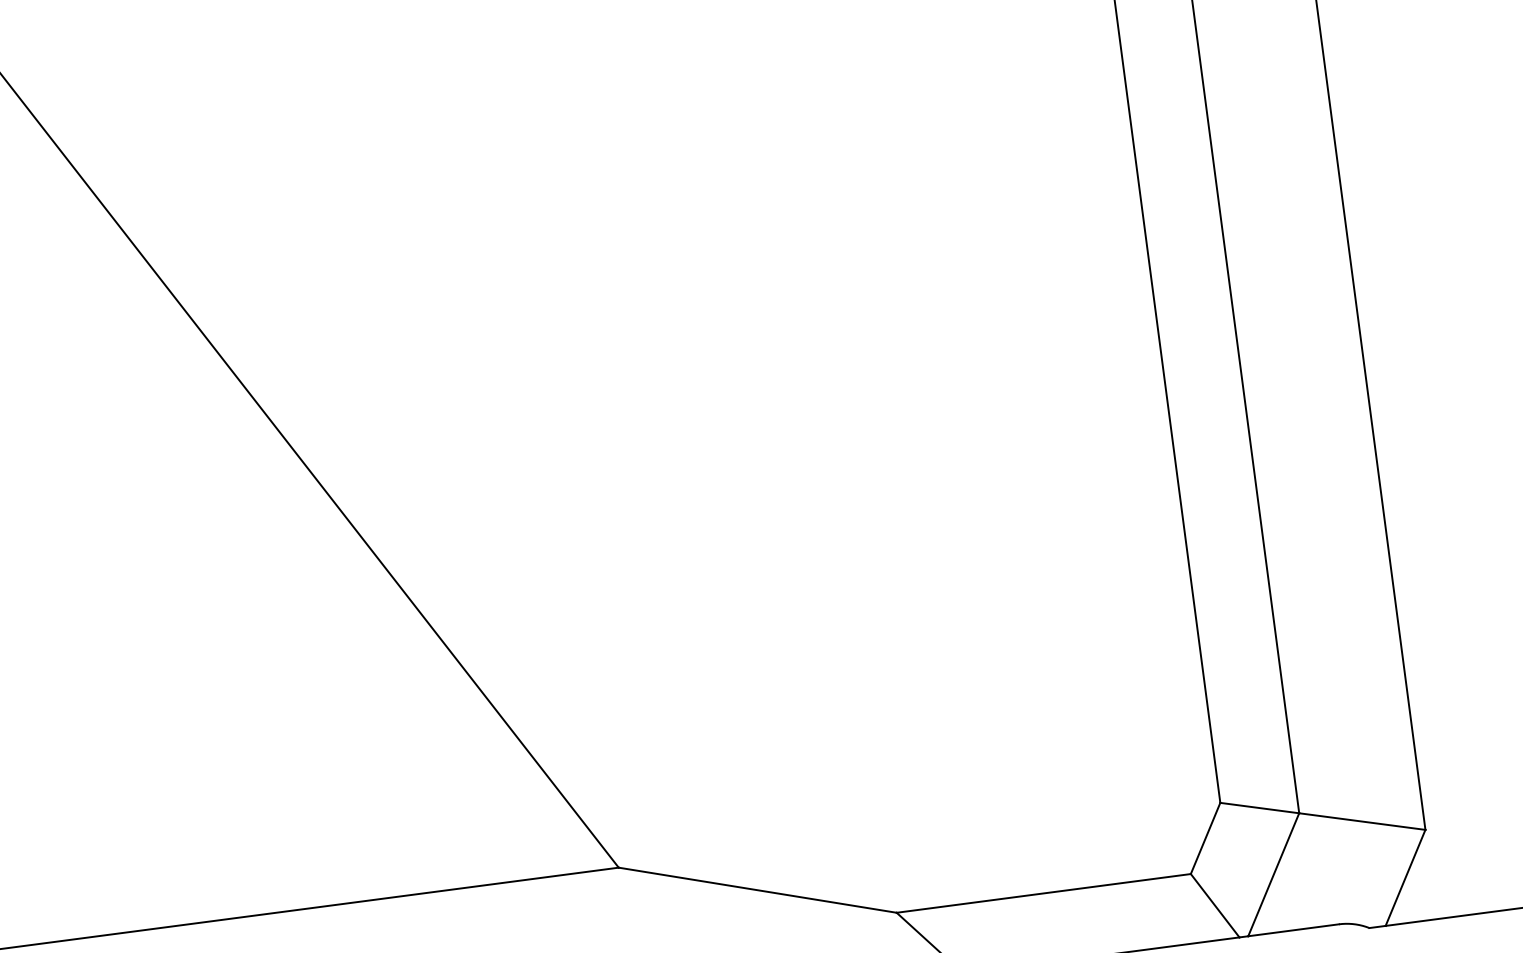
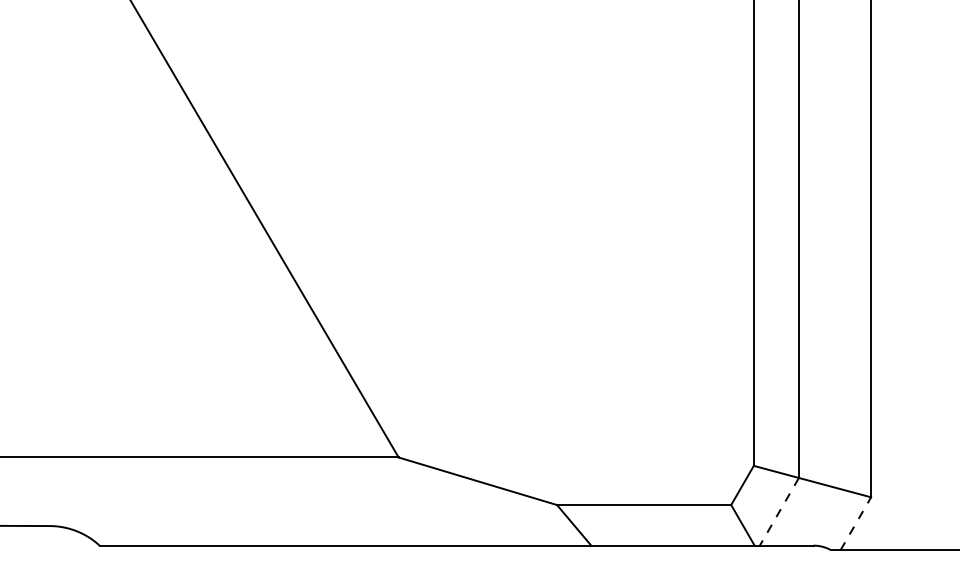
line: (1274, 875) -> (779, 512), solid -> dashed
line: (1404, 877) -> (855, 523), solid -> dashed

